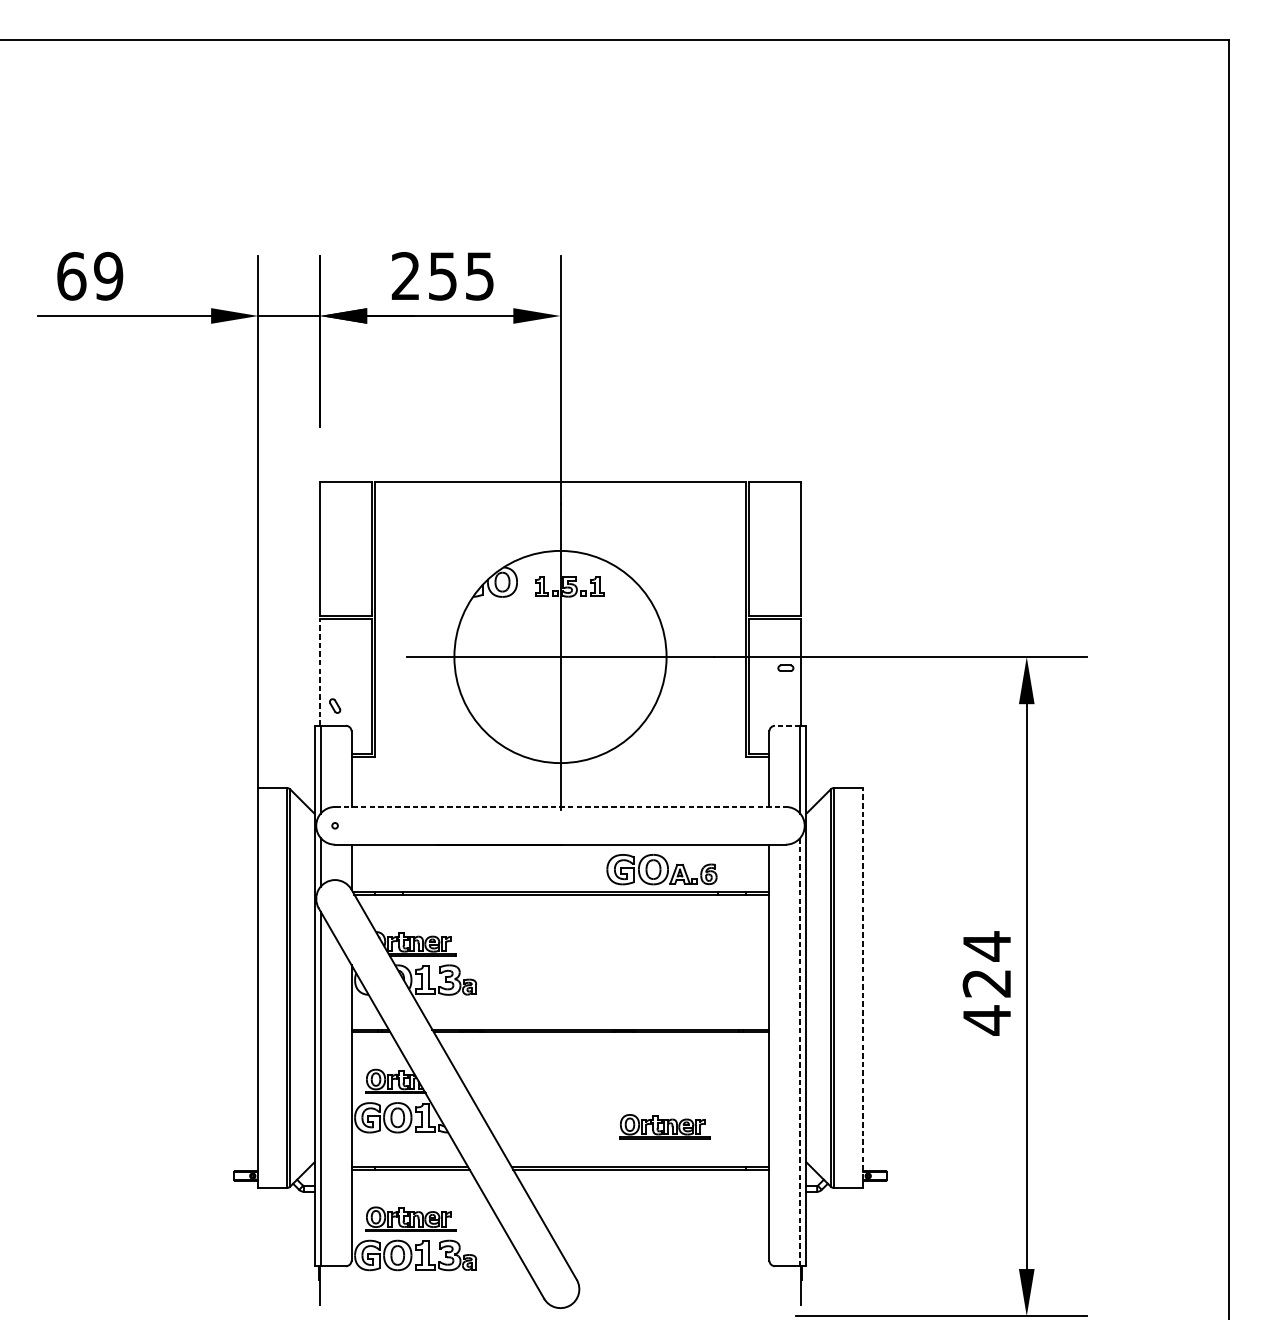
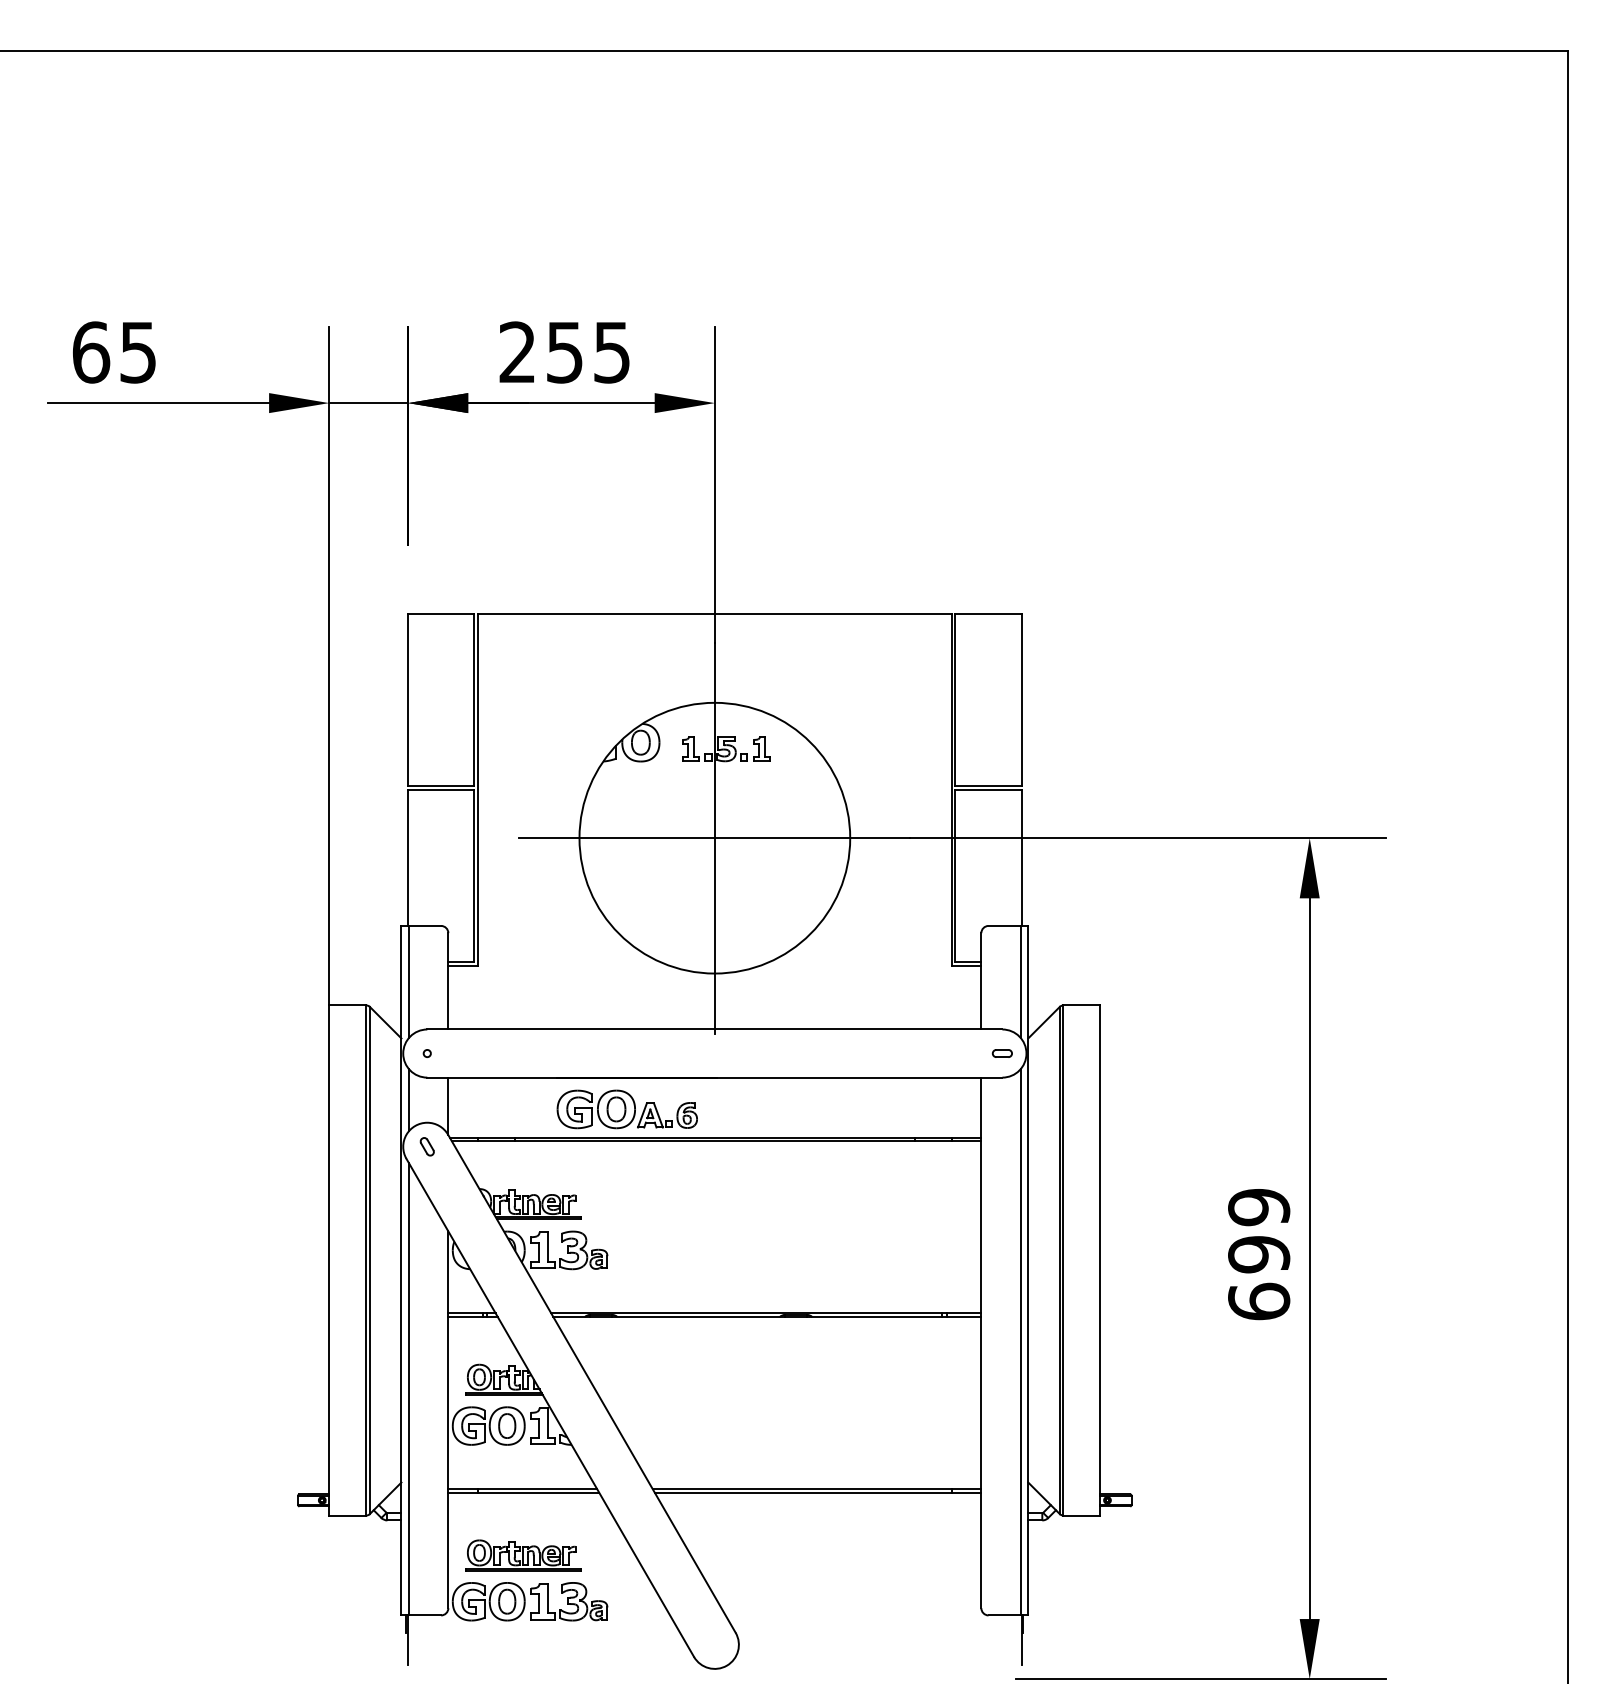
text: (107, 276) -> (137, 352), 69 -> 65
part: (785, 668) -> (1001, 1053), moved
line: (320, 672) -> (408, 858), dashed -> solid
part: (334, 705) -> (426, 1146), moved
line: (787, 725) -> (1004, 925), dashed -> solid
line: (560, 806) -> (714, 1029), dashed -> solid
part: (661, 869) -> (626, 1109), moved
text: (987, 983) -> (1259, 1254), 424 -> 699
line: (862, 988) -> (1100, 1260), dashed -> solid
line: (800, 1051) -> (1020, 1341), dashed -> solid
part: (664, 1126) -> (847, 1437), removed

